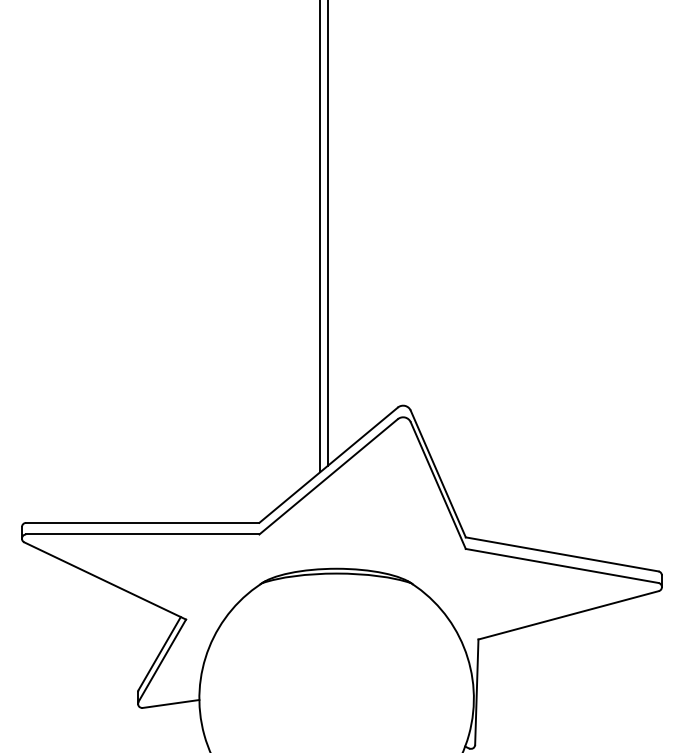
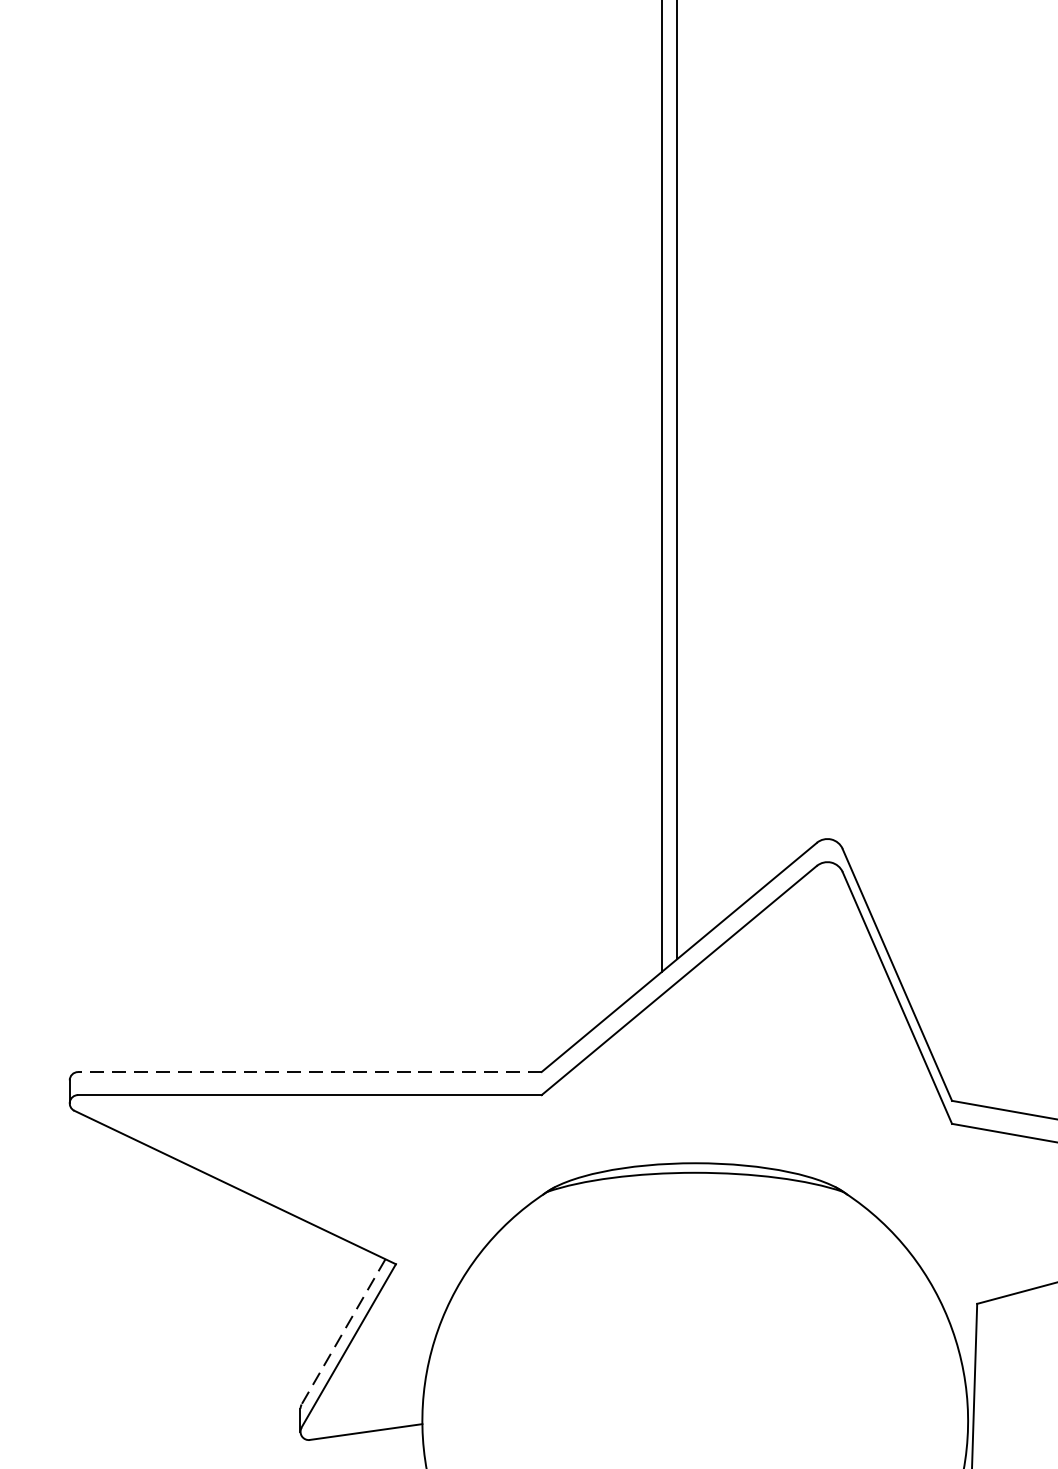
line: (142, 522) -> (309, 1071), solid -> dashed
line: (159, 654) -> (343, 1333), solid -> dashed

